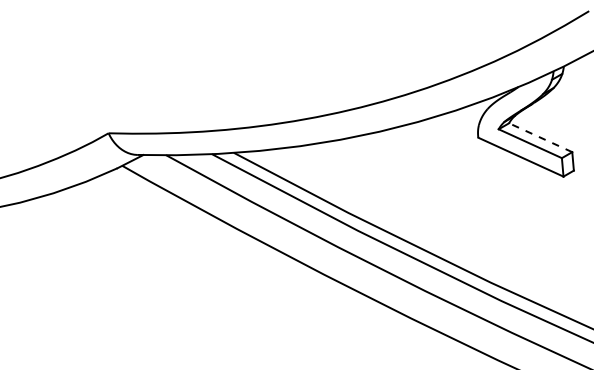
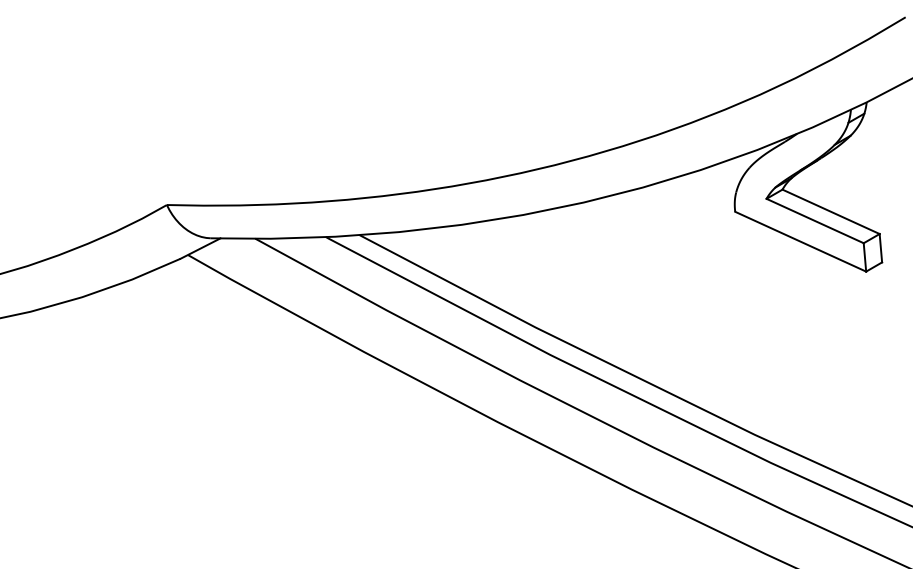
line: (540, 137) -> (830, 211), dashed -> solid

